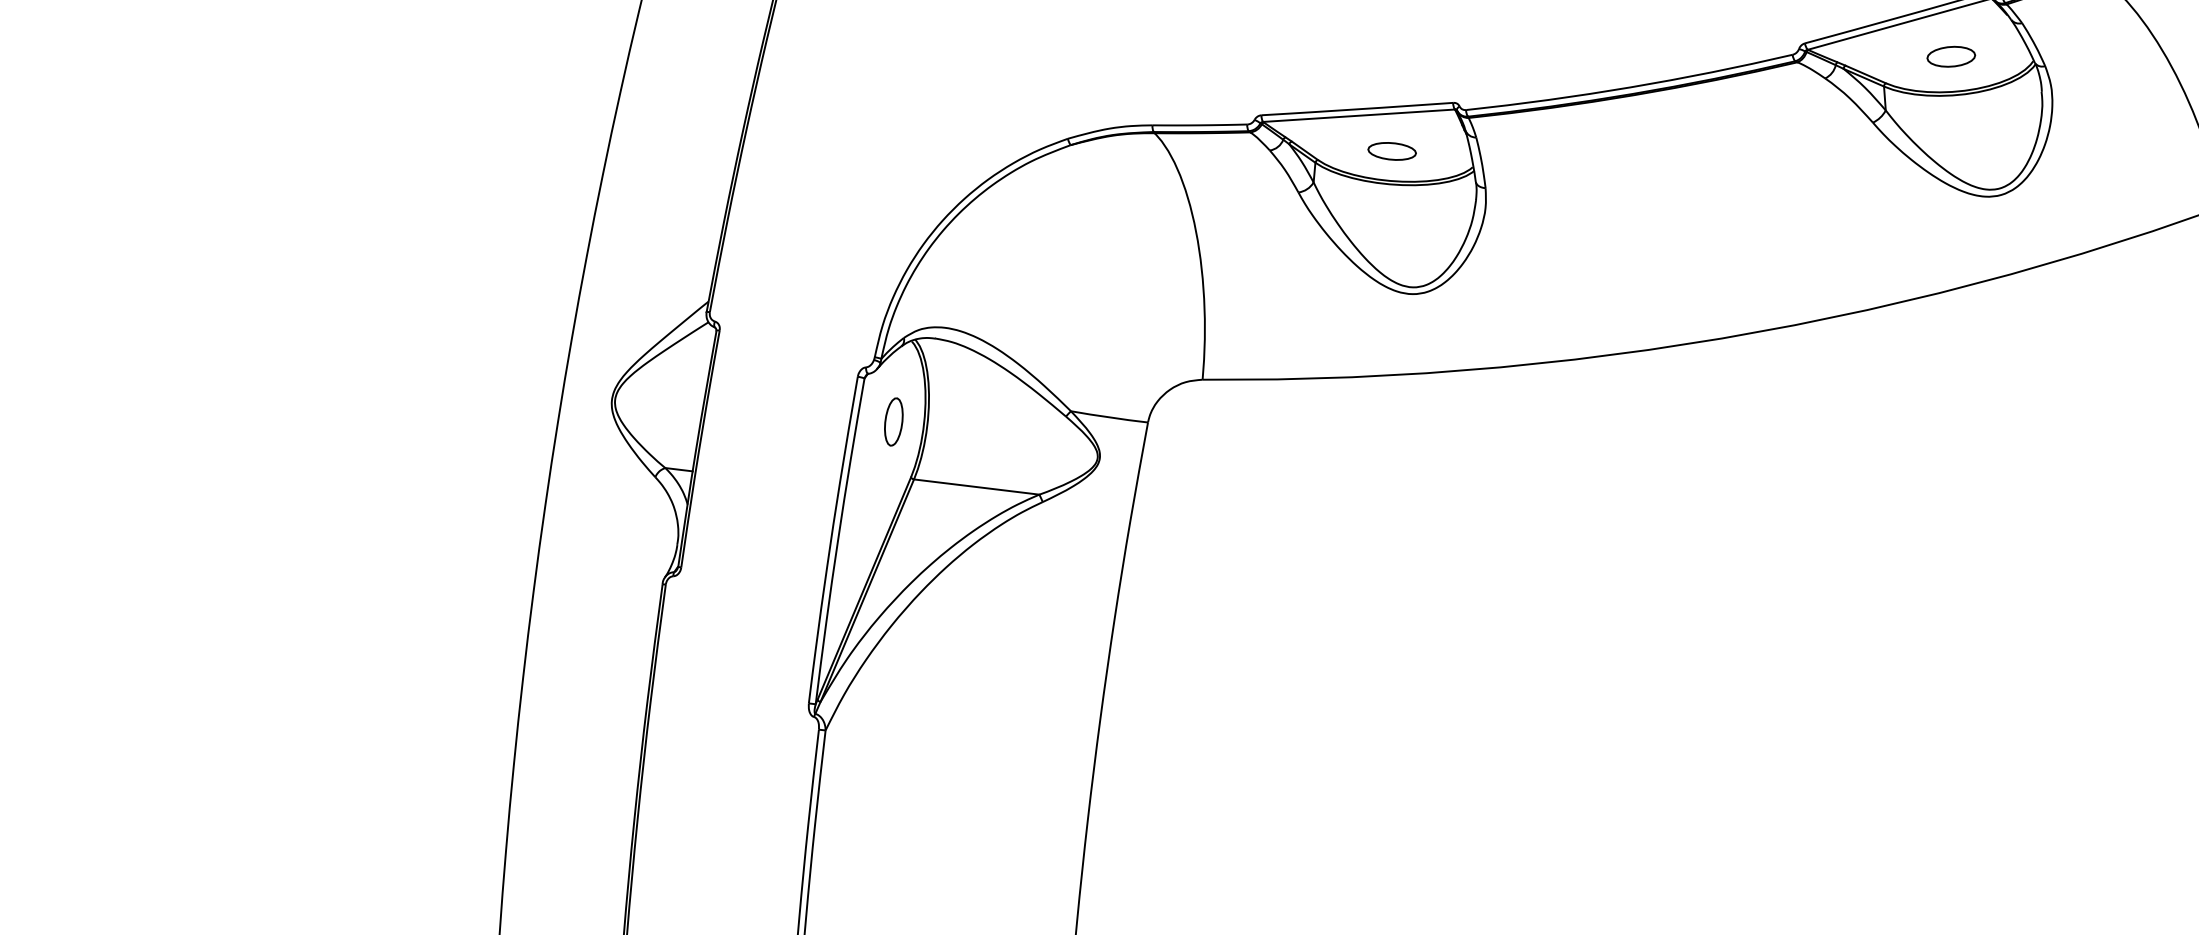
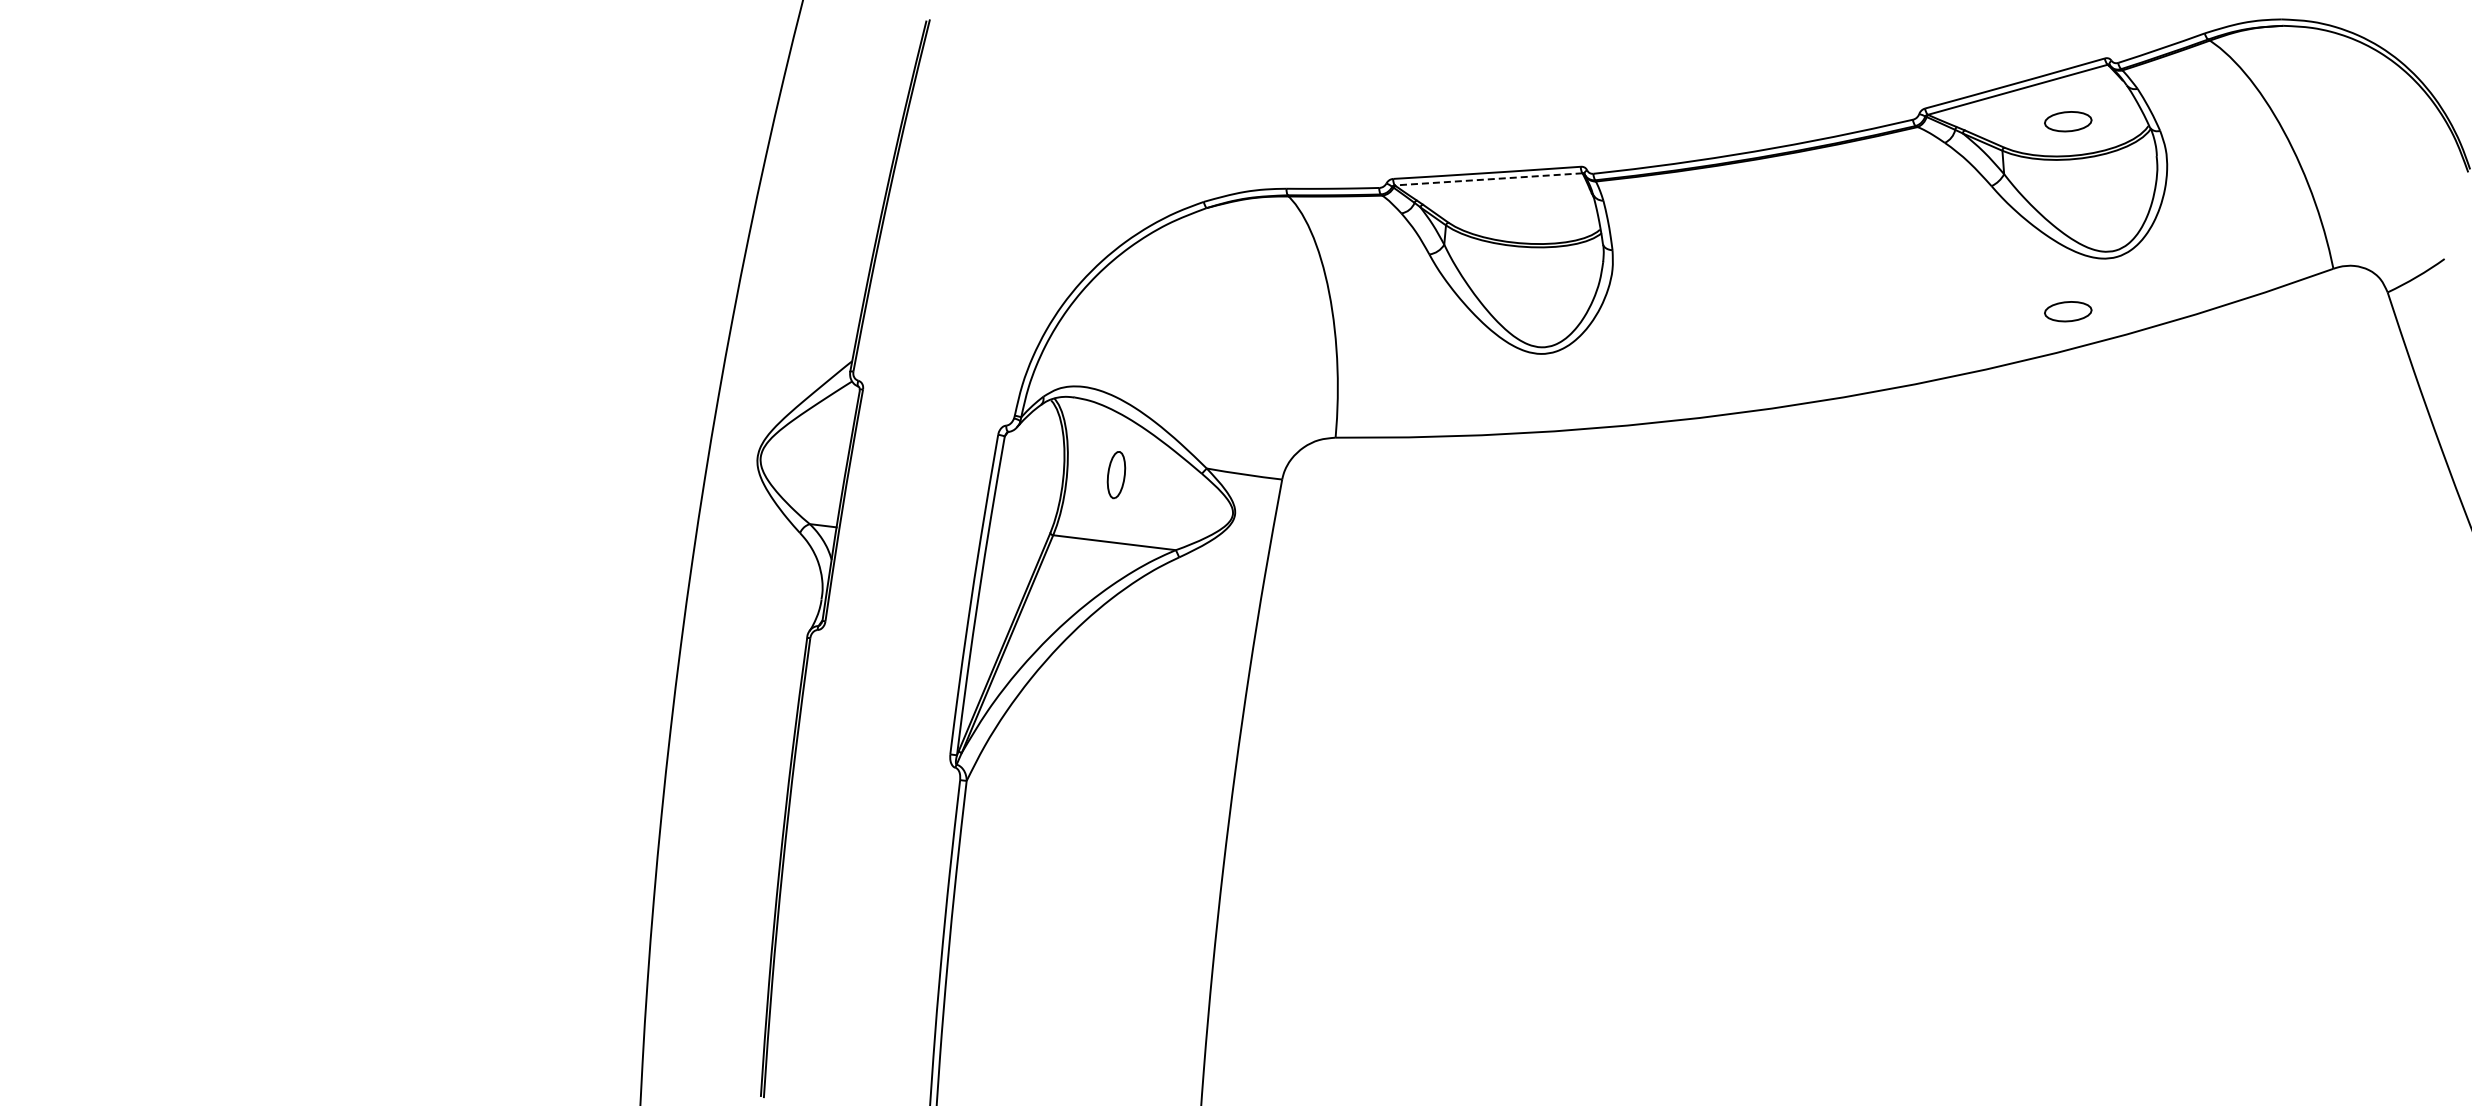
line: (1358, 115) -> (1488, 179), solid -> dashed
part: (1391, 151) -> (1520, 214), removed
part: (1951, 250) -> (2068, 311), added
part: (893, 422) -> (1116, 475), moved

